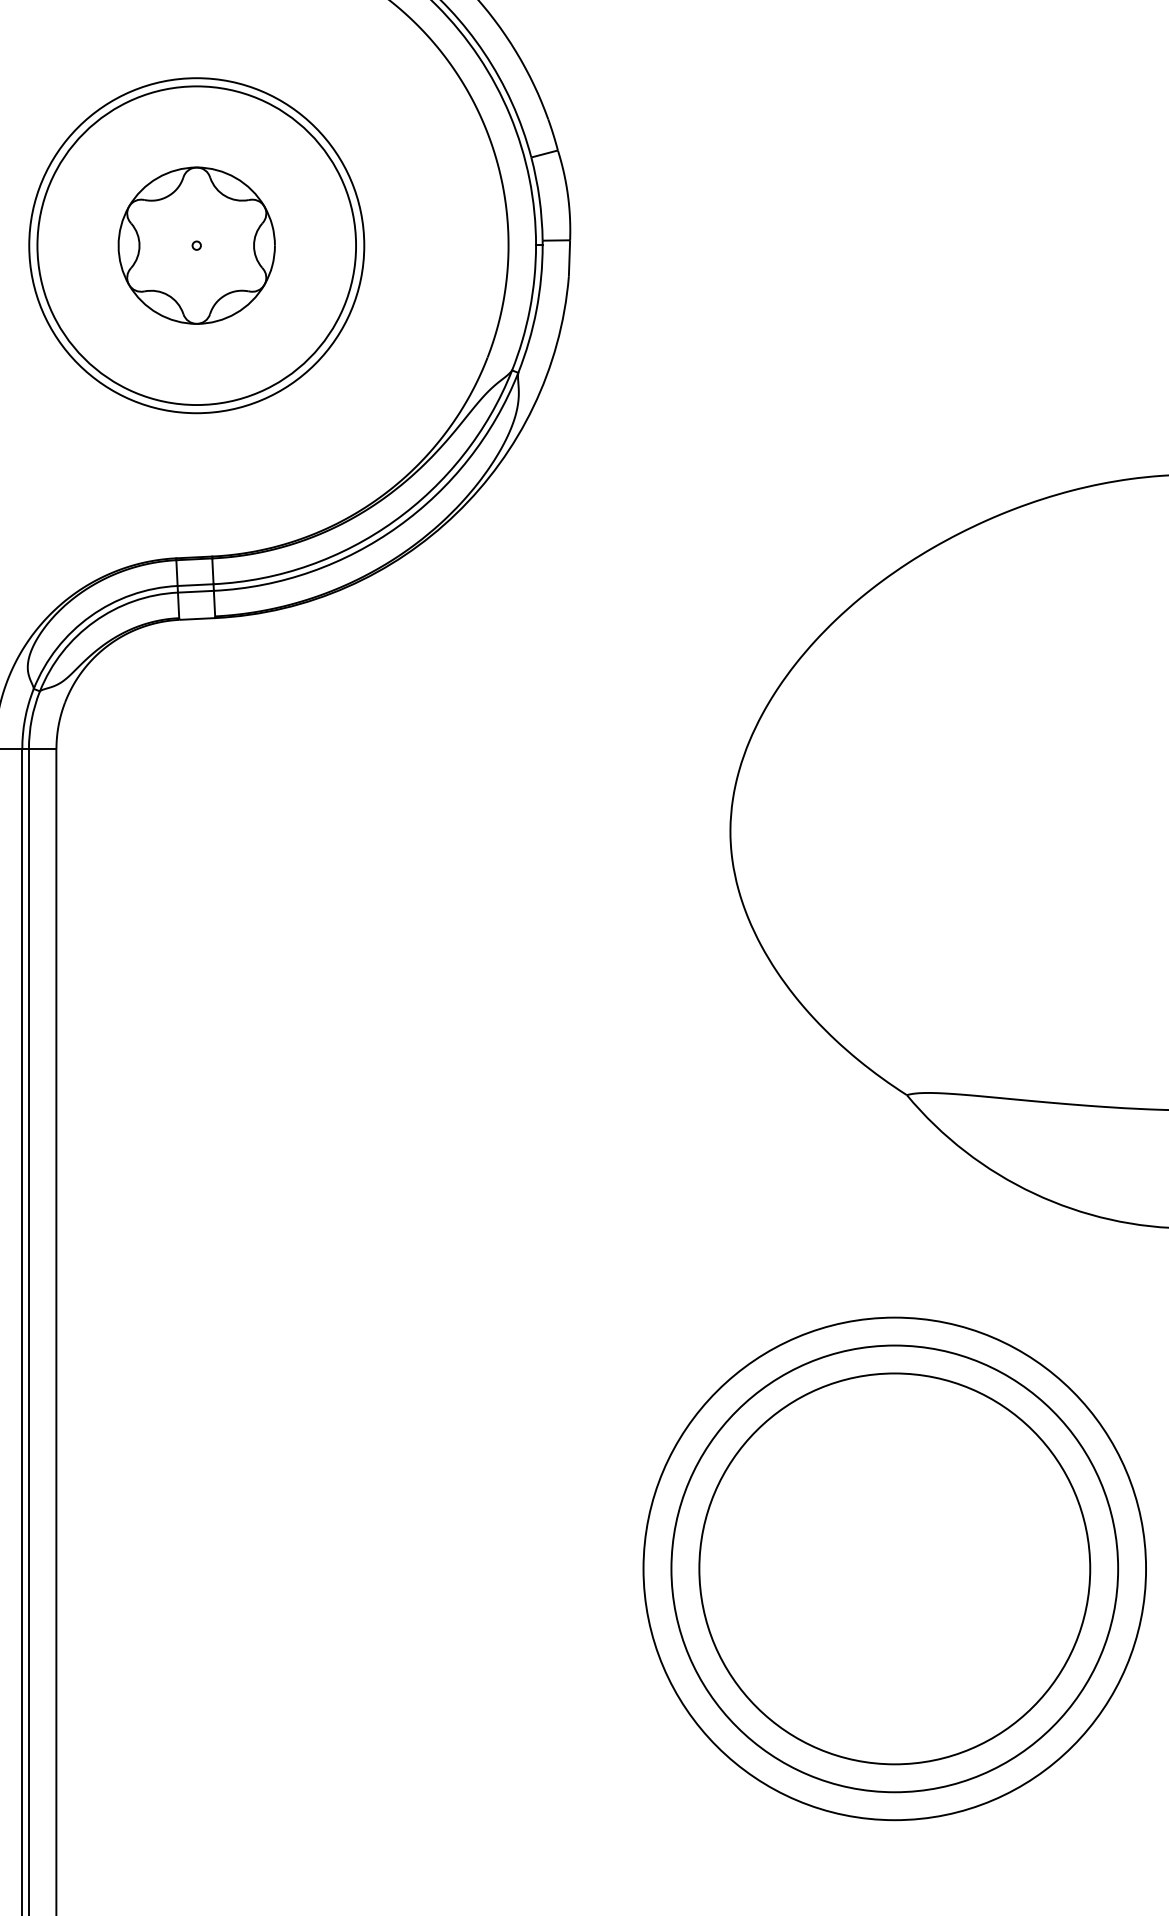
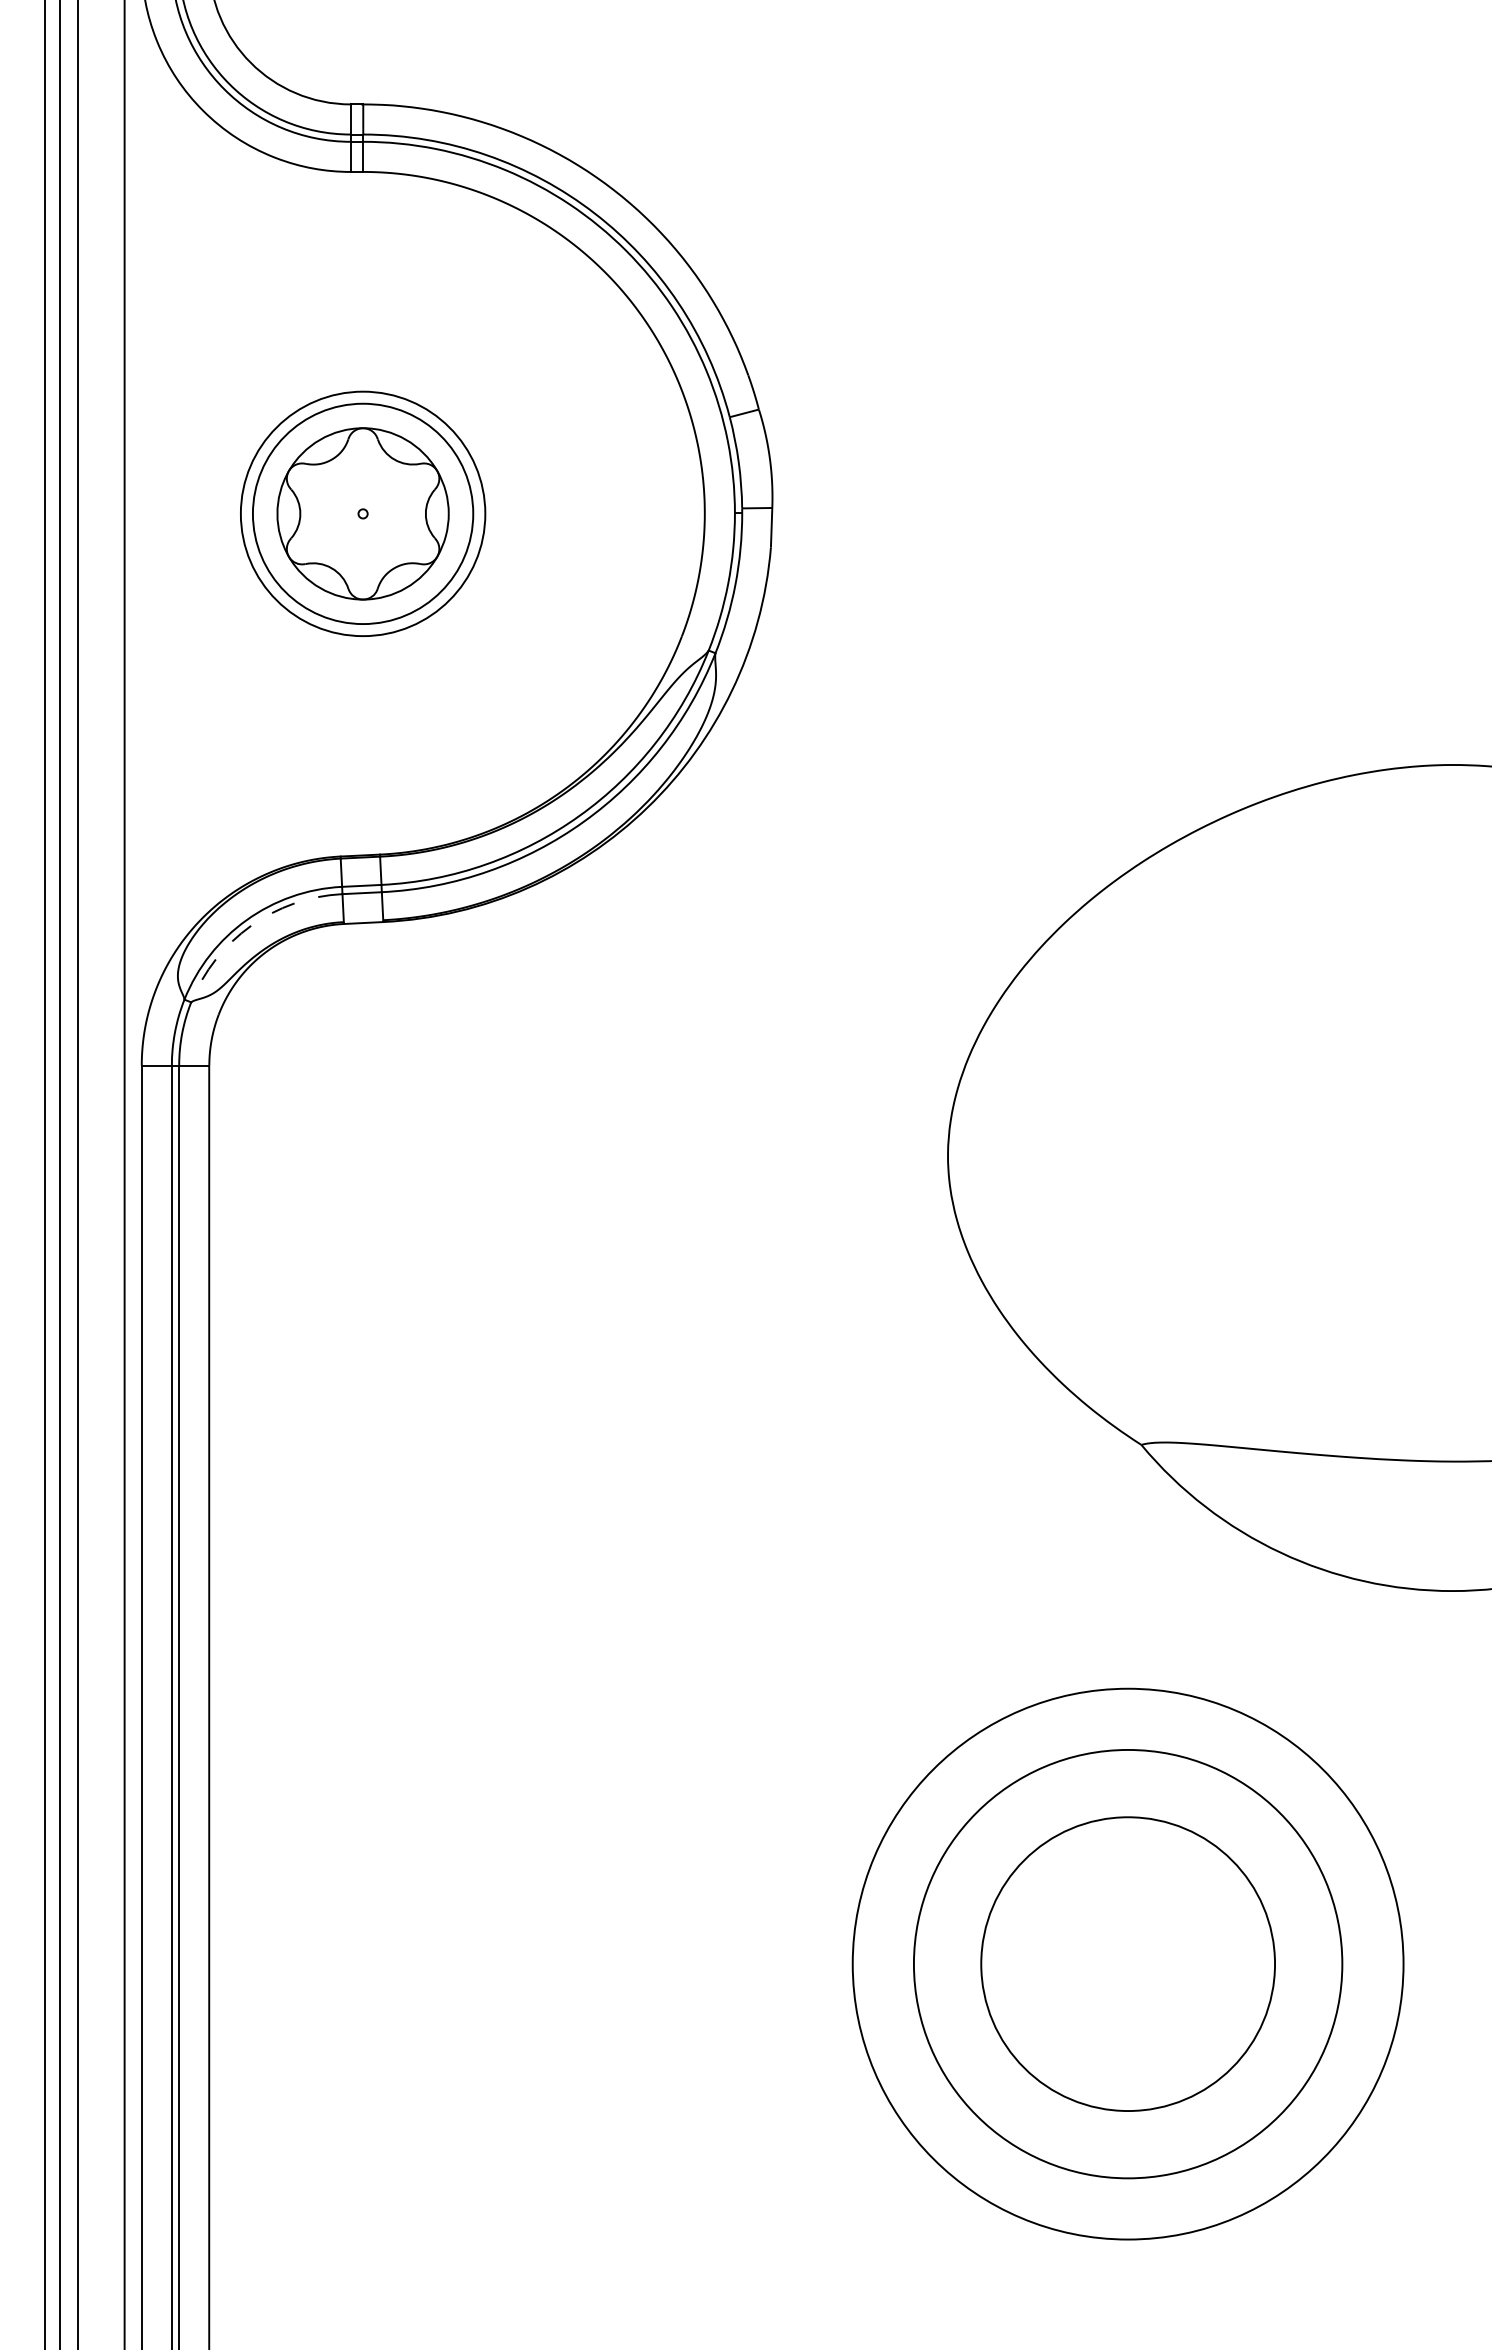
circle: (196, 245) -> (362, 513), size x0.6
circle: (196, 245) -> (362, 513), size x0.7
arc: (94, 622) -> (250, 926), solid -> dashed
circle: (894, 1568) -> (1127, 1963), size x0.6

